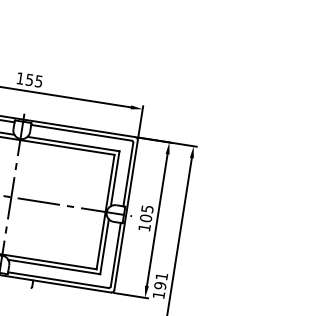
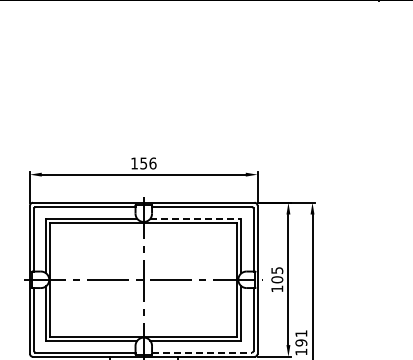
text: (38, 81) -> (152, 163), 155 -> 156
line: (73, 143) -> (195, 218), solid -> dashed
line: (59, 279) -> (202, 352), solid -> dashed

